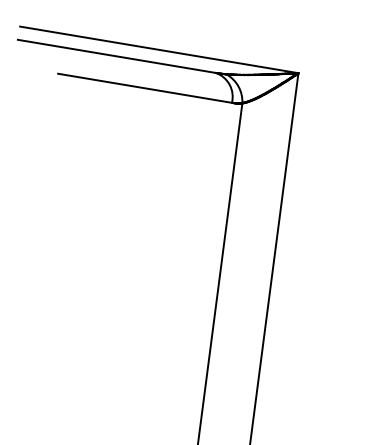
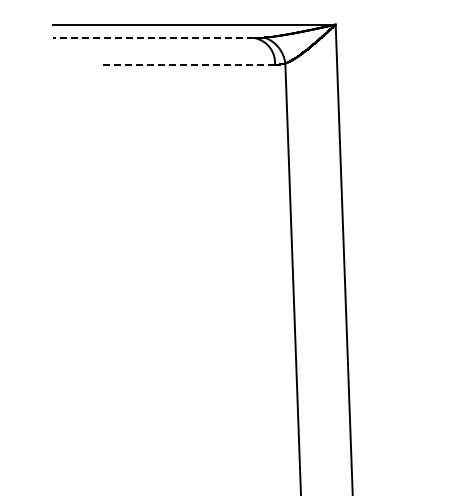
line: (116, 56) -> (153, 38), solid -> dashed
line: (144, 87) -> (186, 64), solid -> dashed

